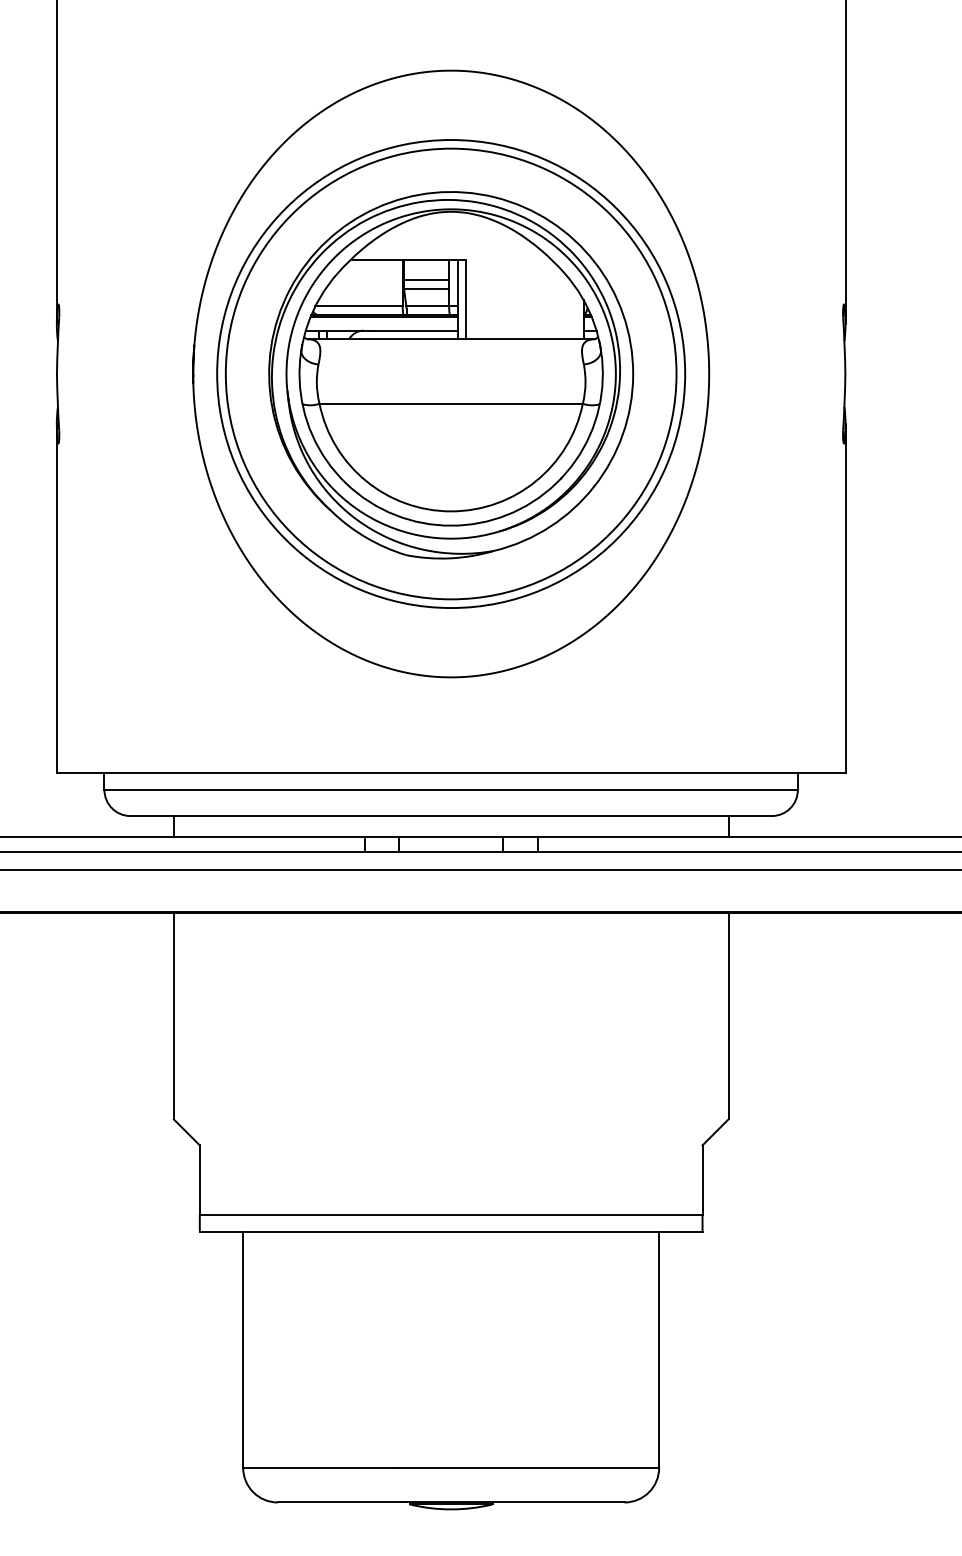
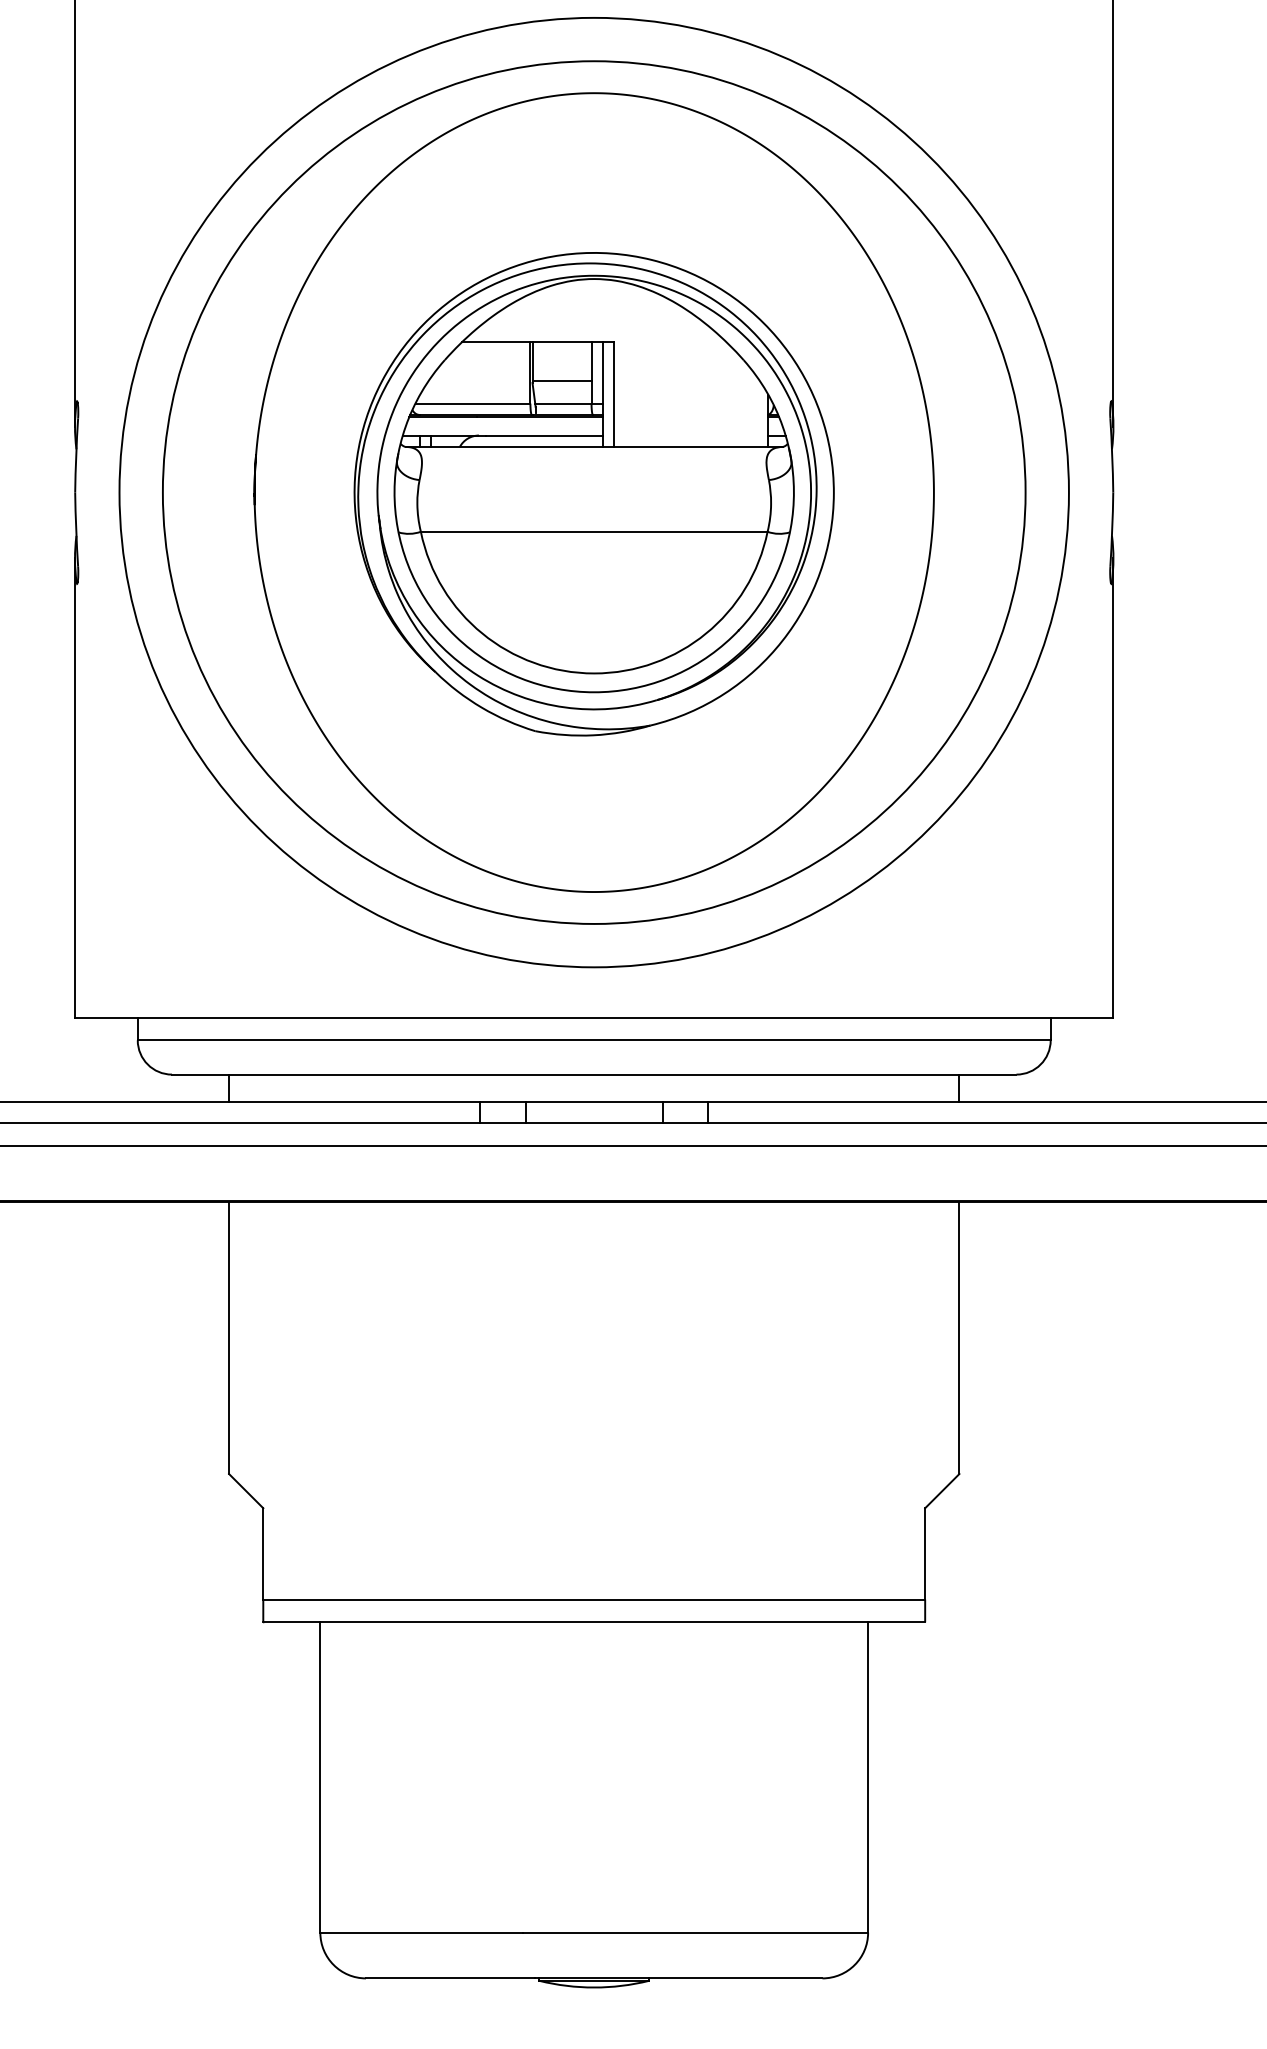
line: (426, 280) -> (561, 369), removed
circle: (450, 373) -> (593, 492), size x1.6
circle: (451, 373) -> (594, 492), size x1.4

